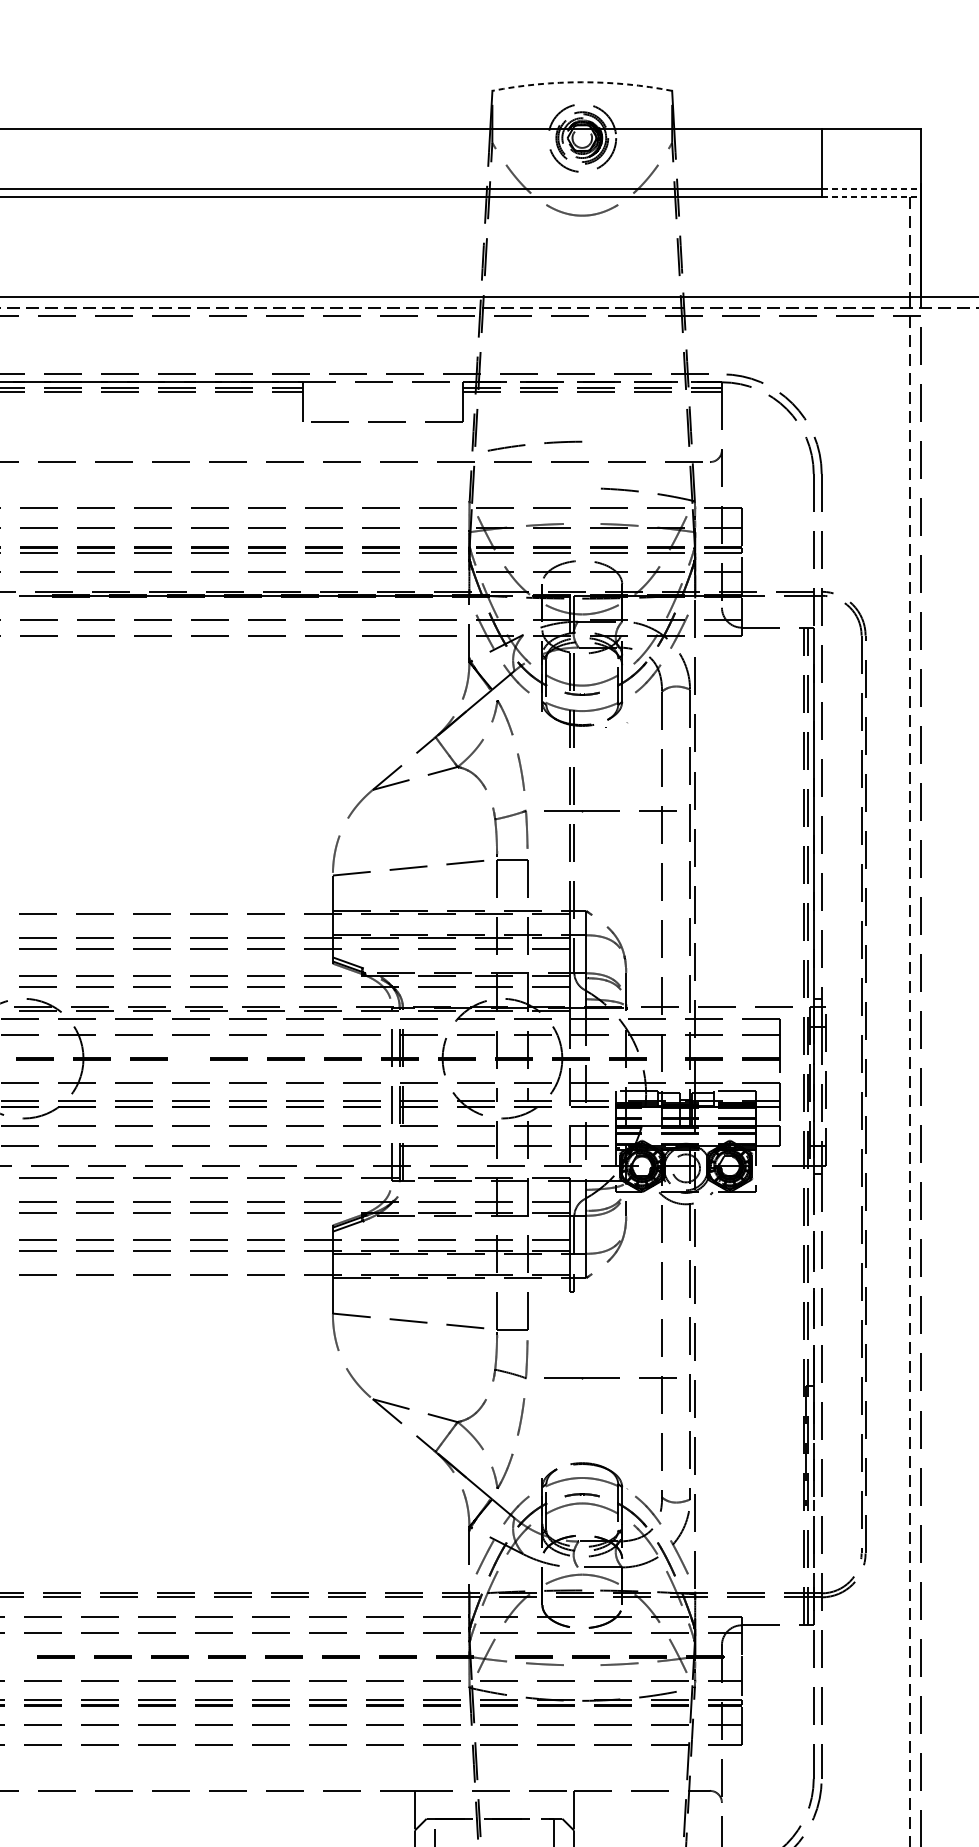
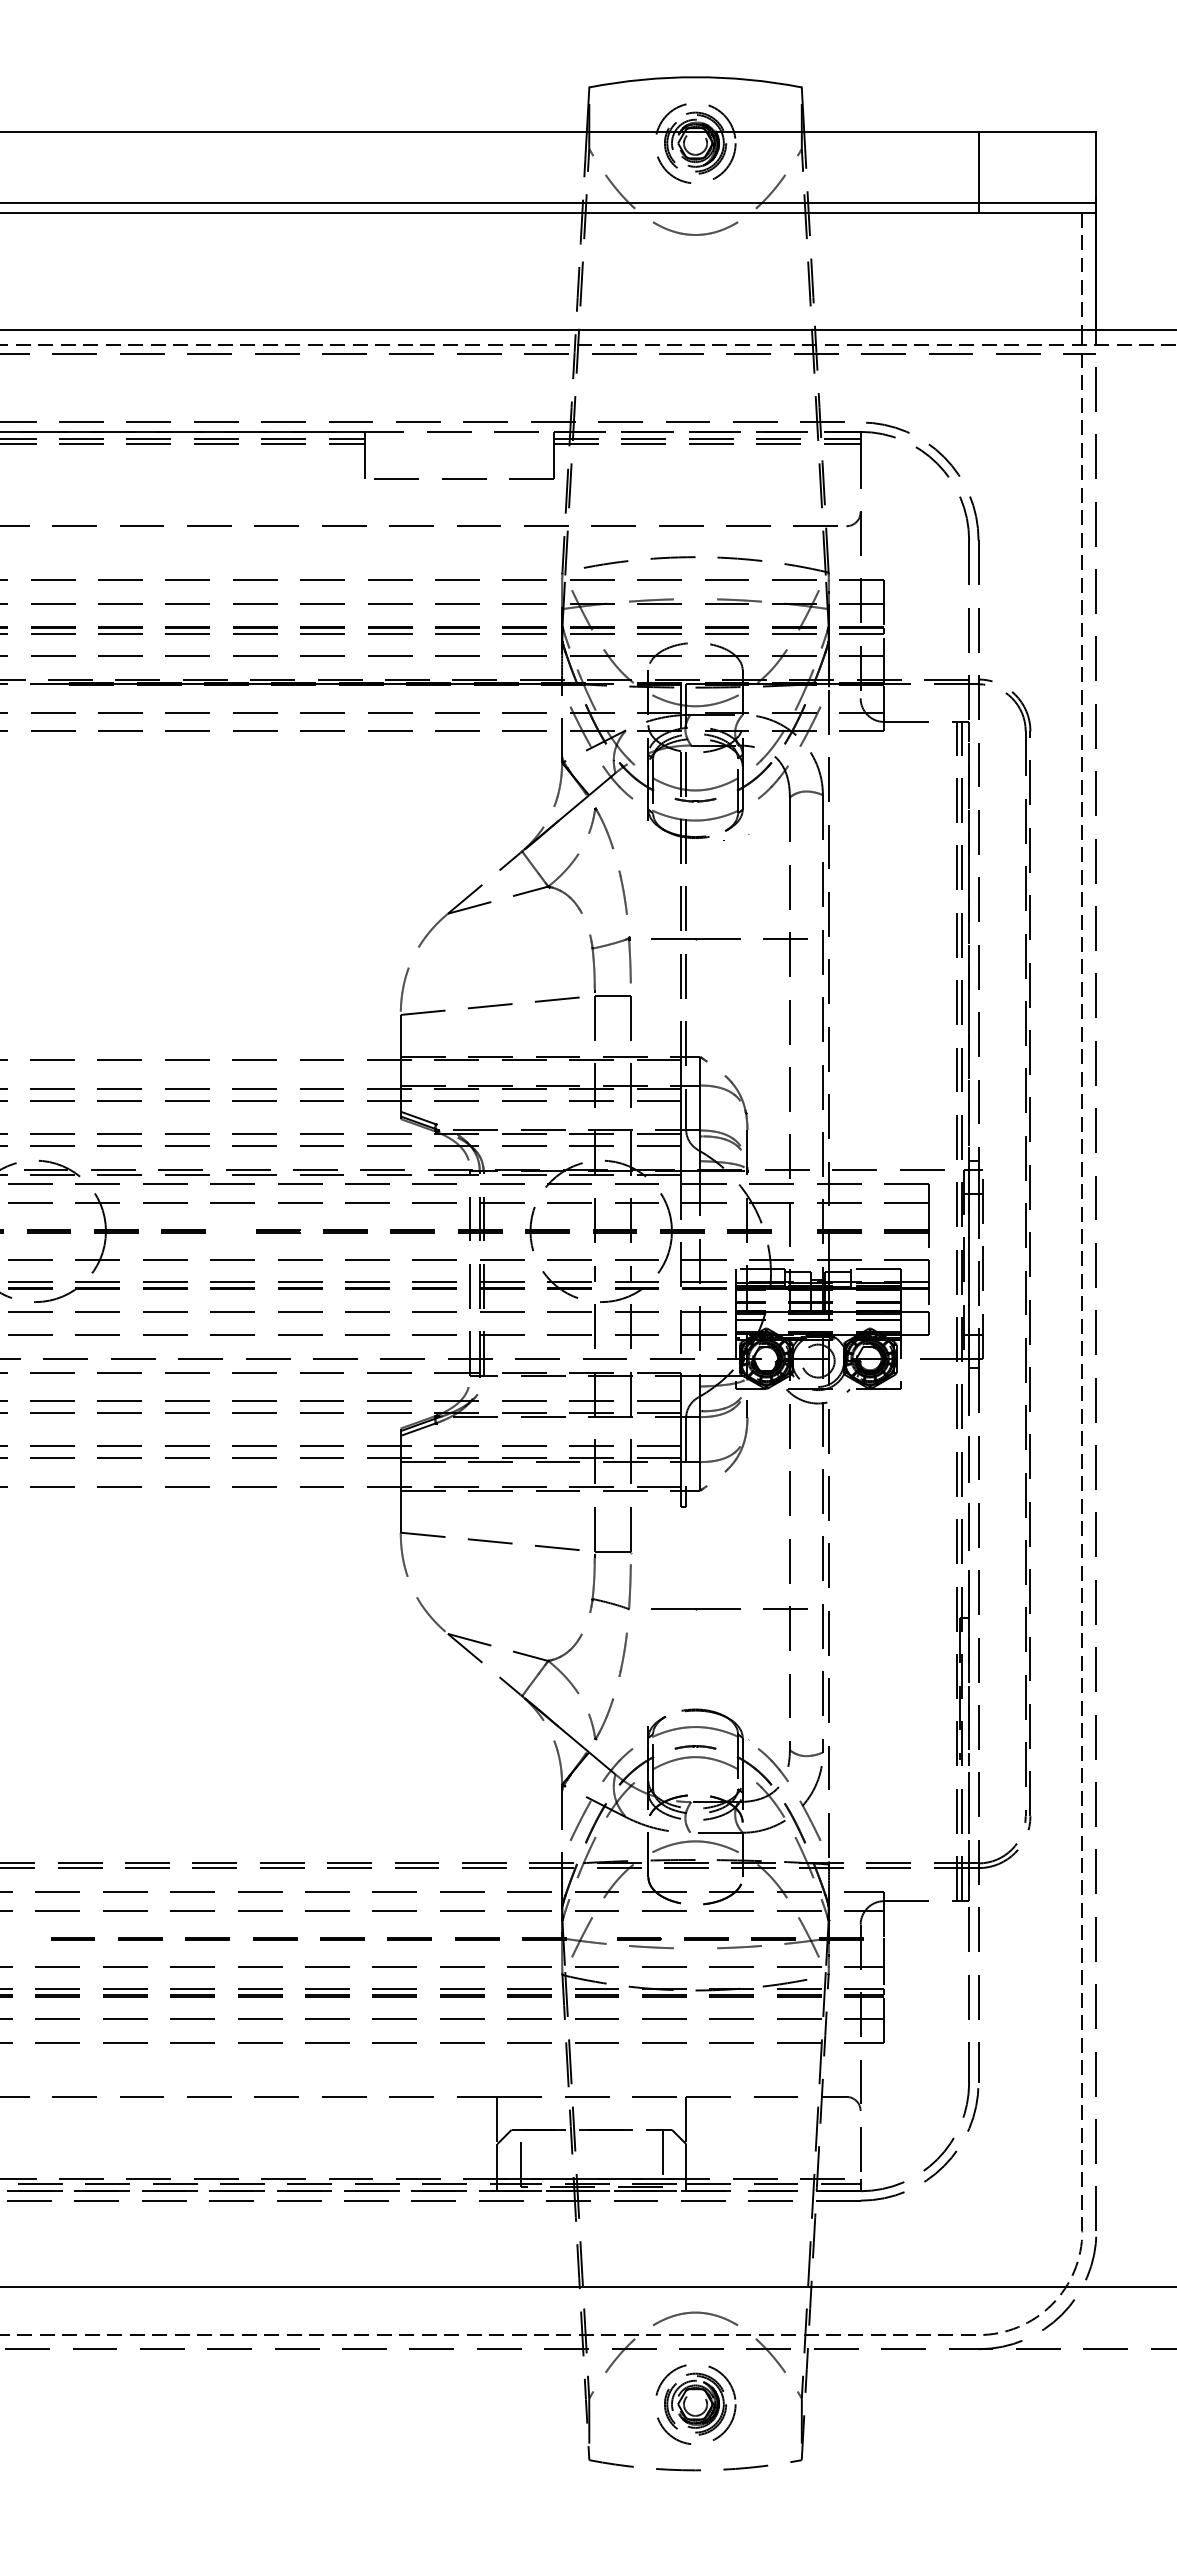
arc: (582, 82) -> (695, 77), dashed -> solid
line: (871, 189) -> (1037, 203), dashed -> solid
line: (871, 196) -> (1037, 212), dashed -> solid
arc: (525, 445) -> (628, 561), moved

